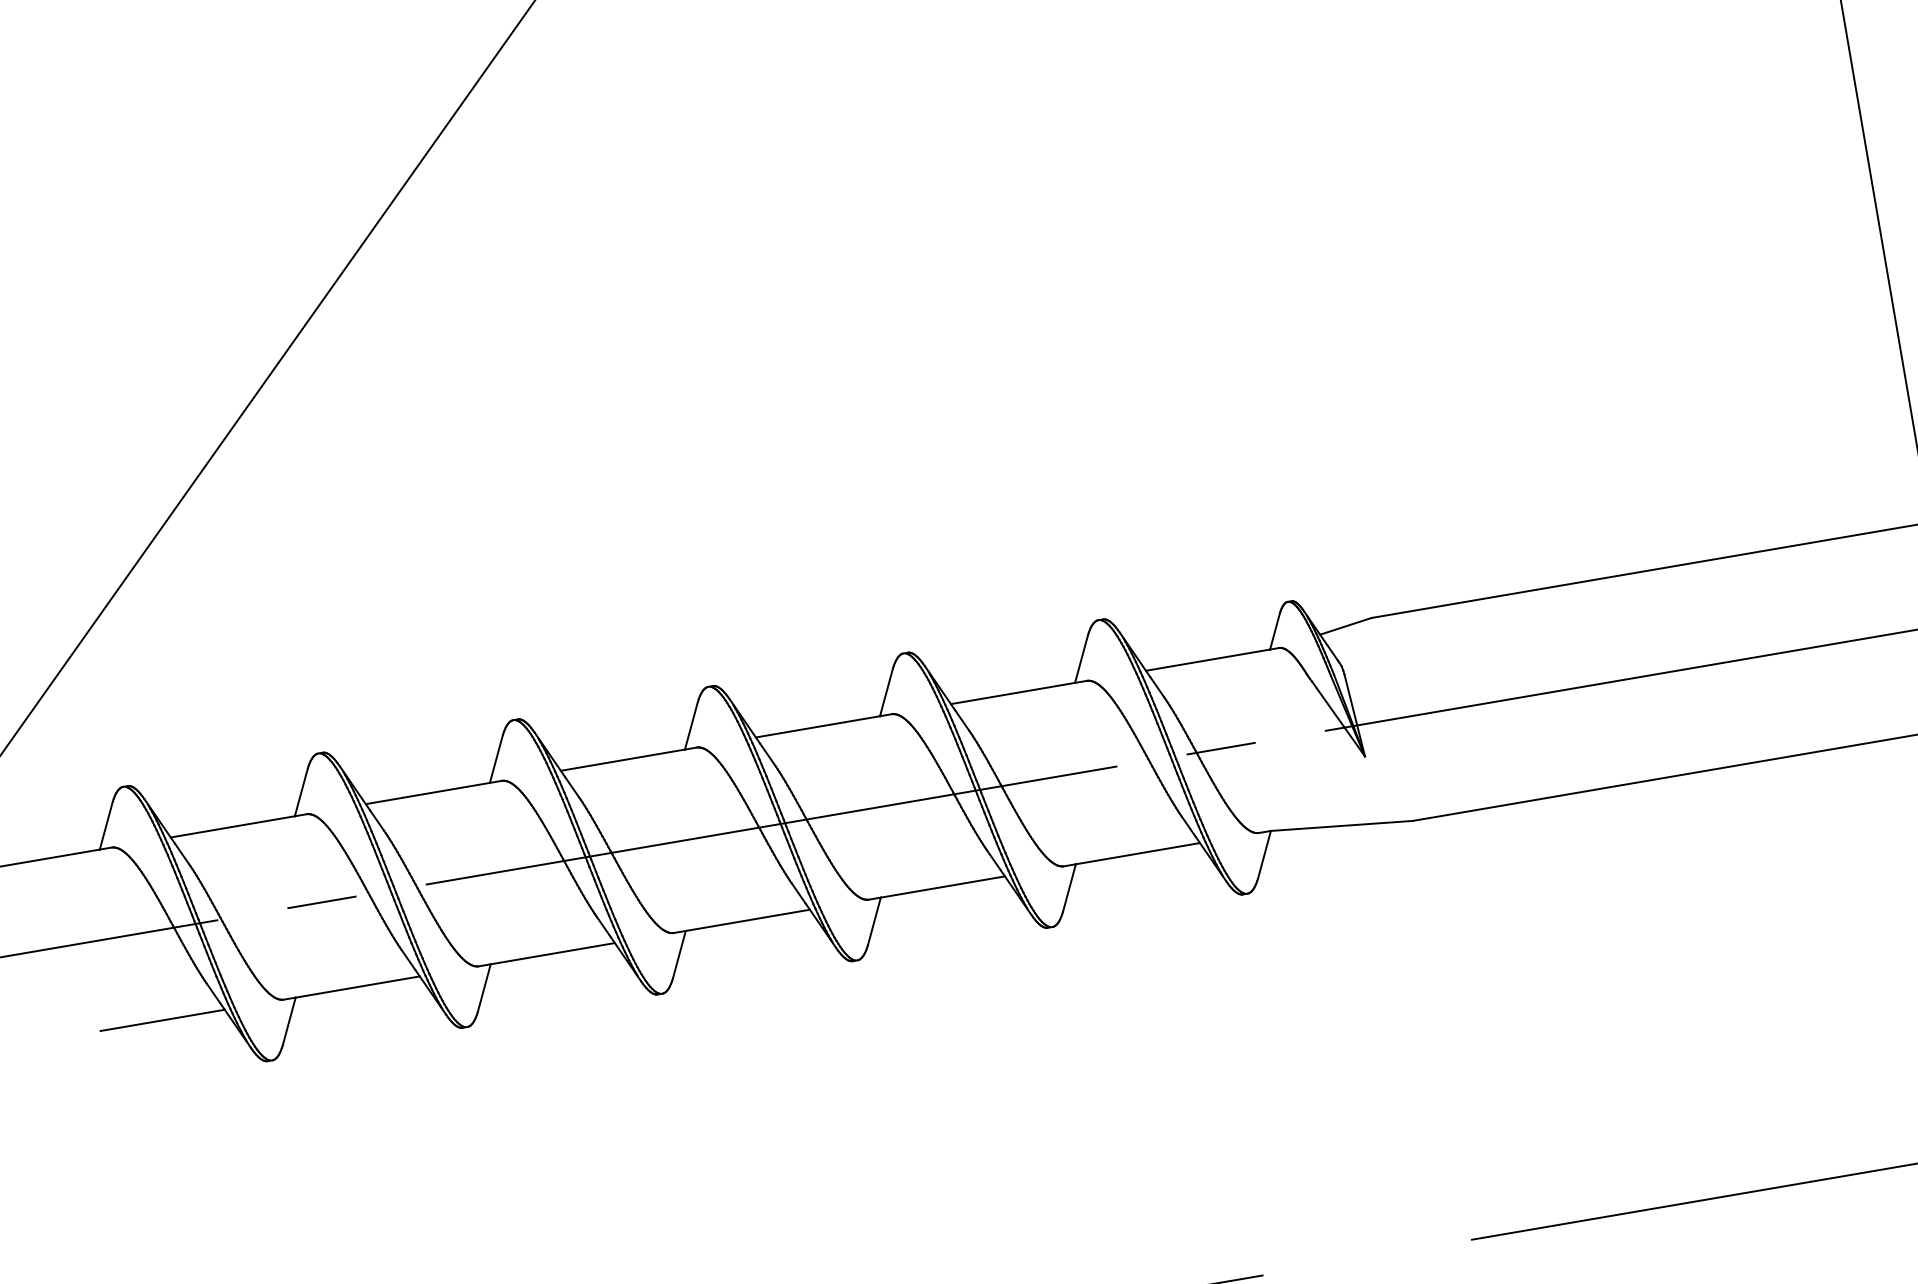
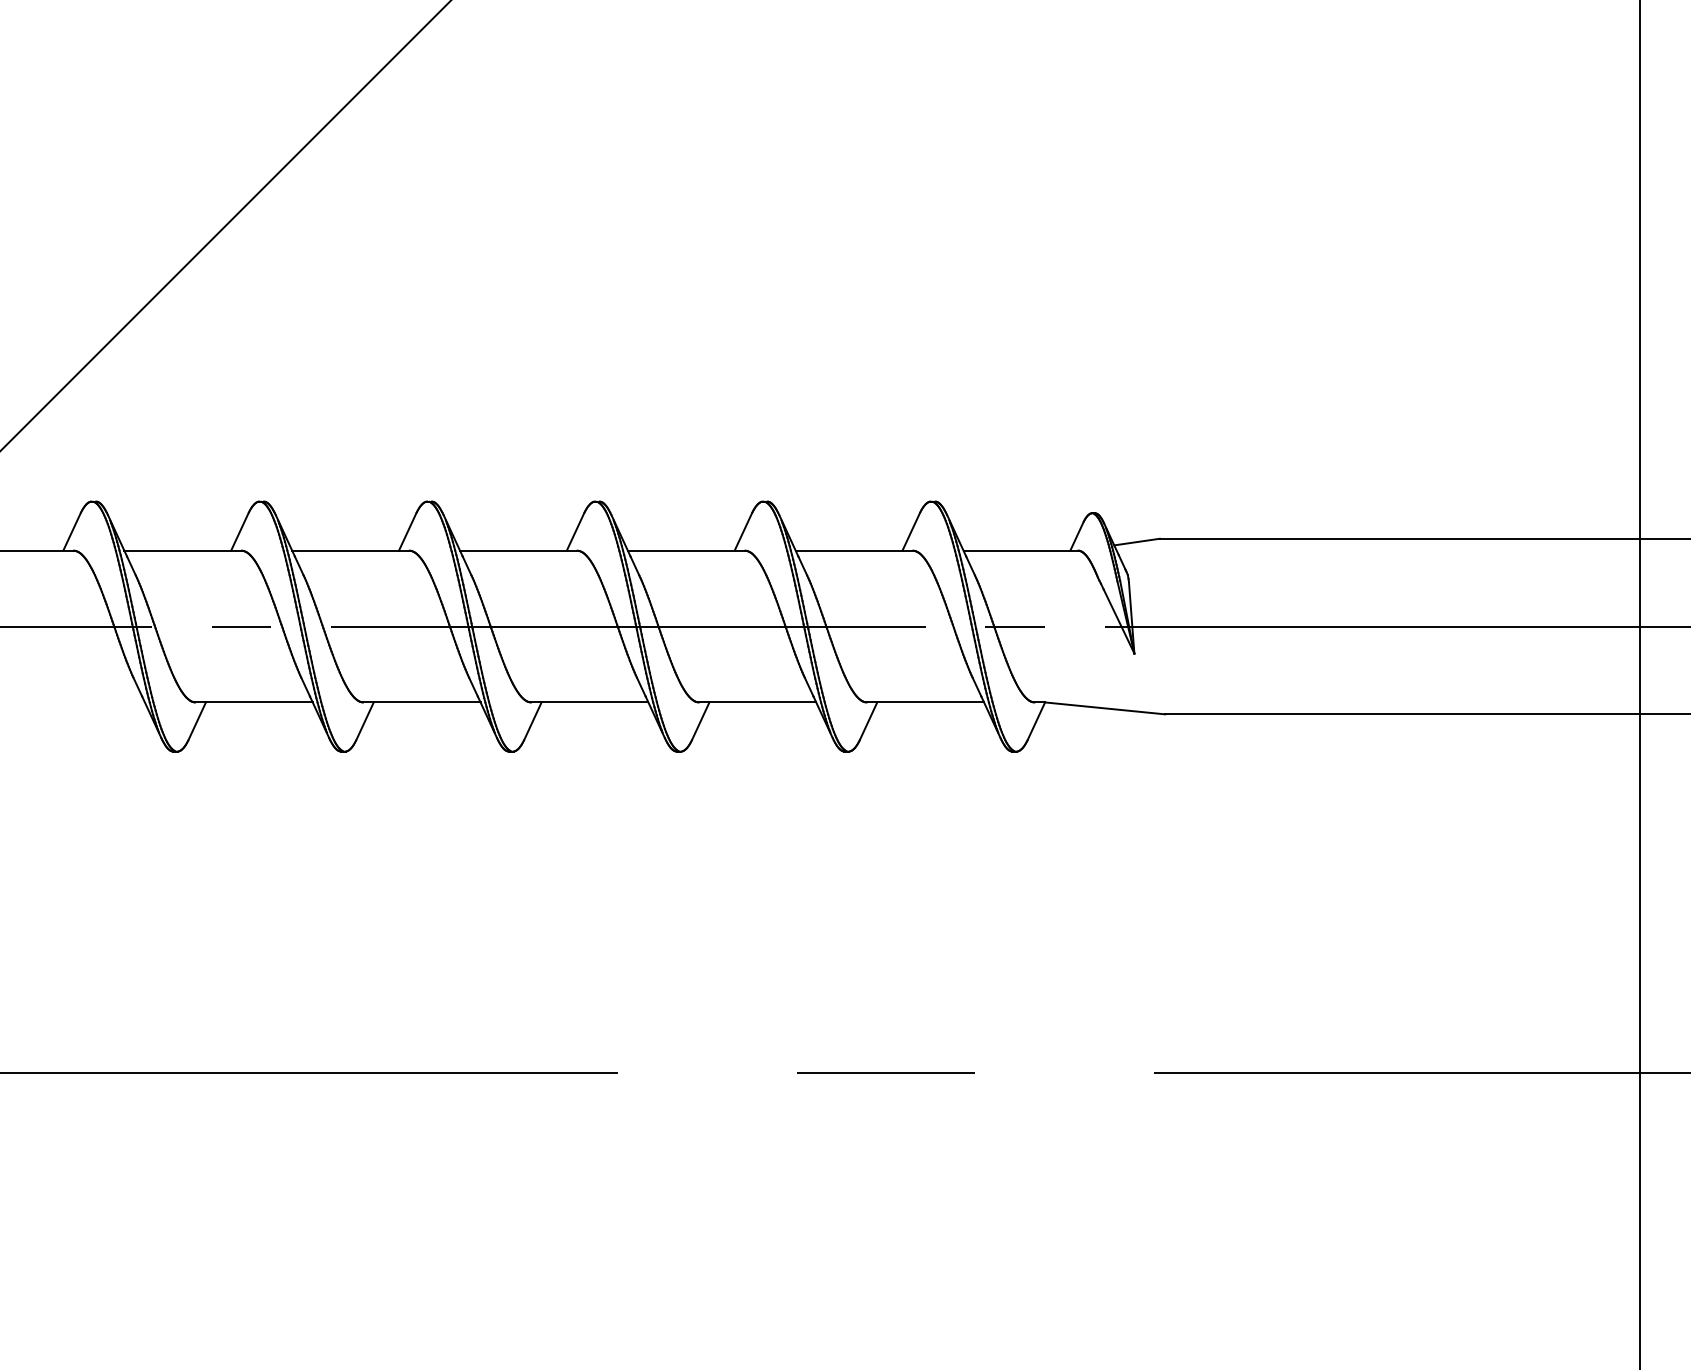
line: (162, 1020) -> (91, 702), removed

